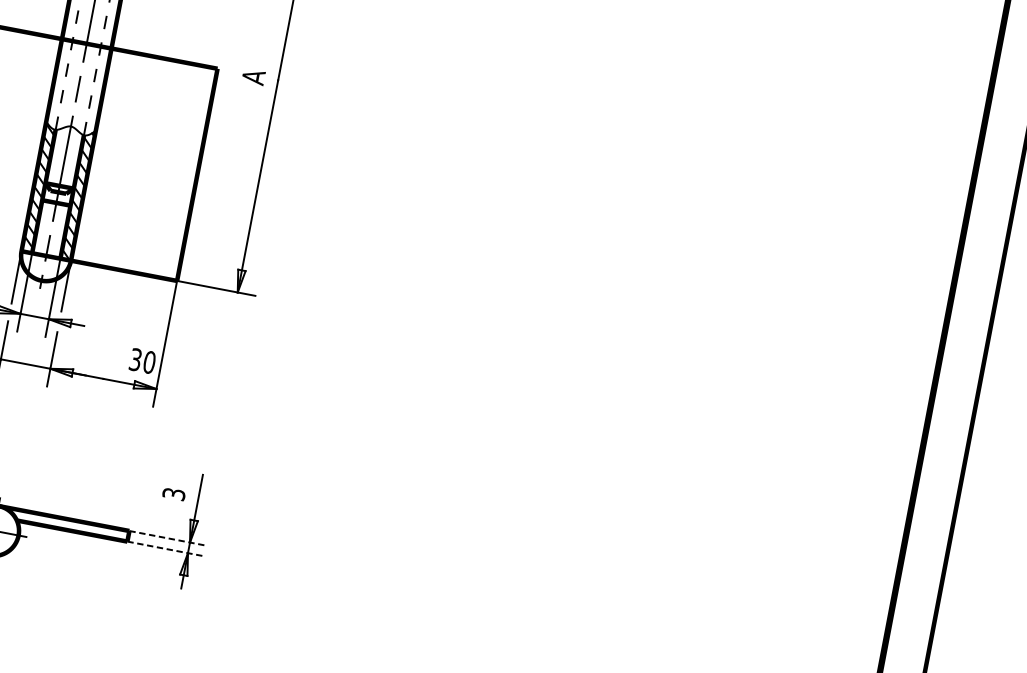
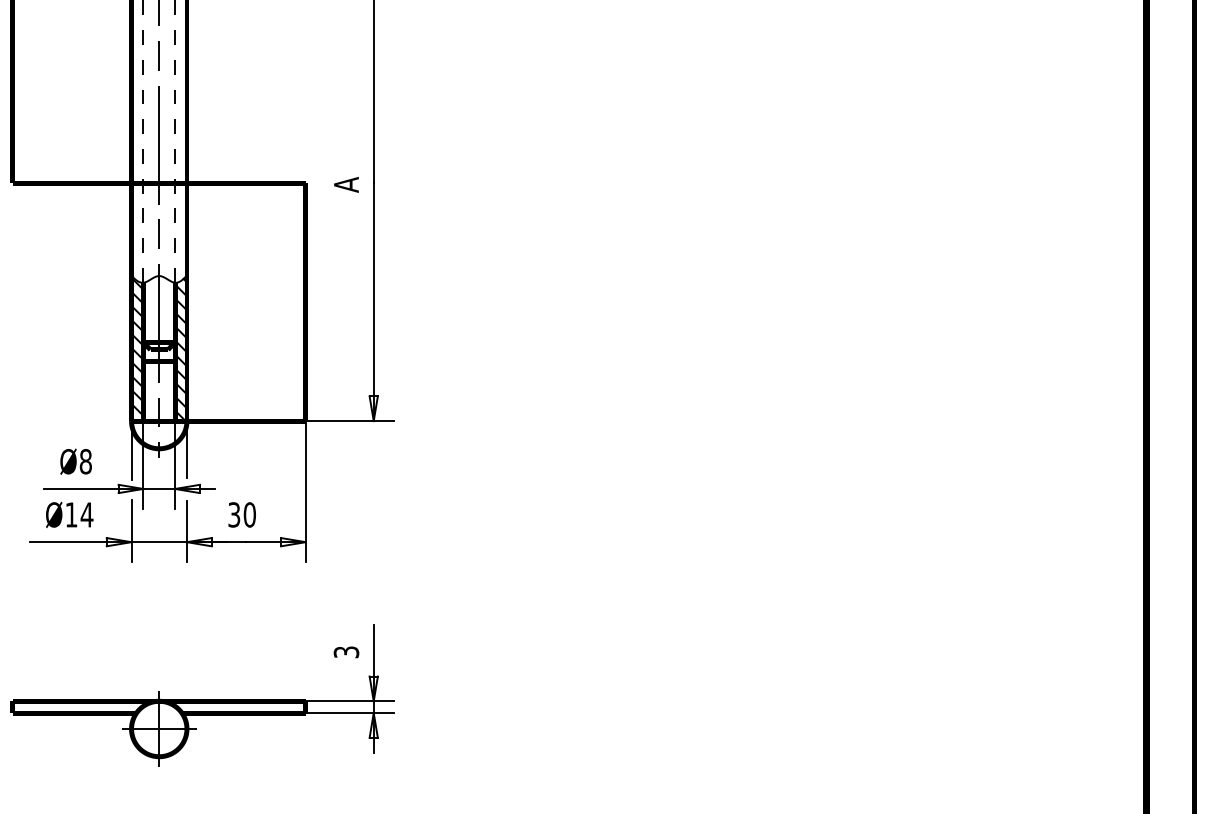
text: (142, 360) -> (241, 514), moved
line: (168, 538) -> (349, 701), dashed -> solid
line: (166, 549) -> (349, 713), dashed -> solid

